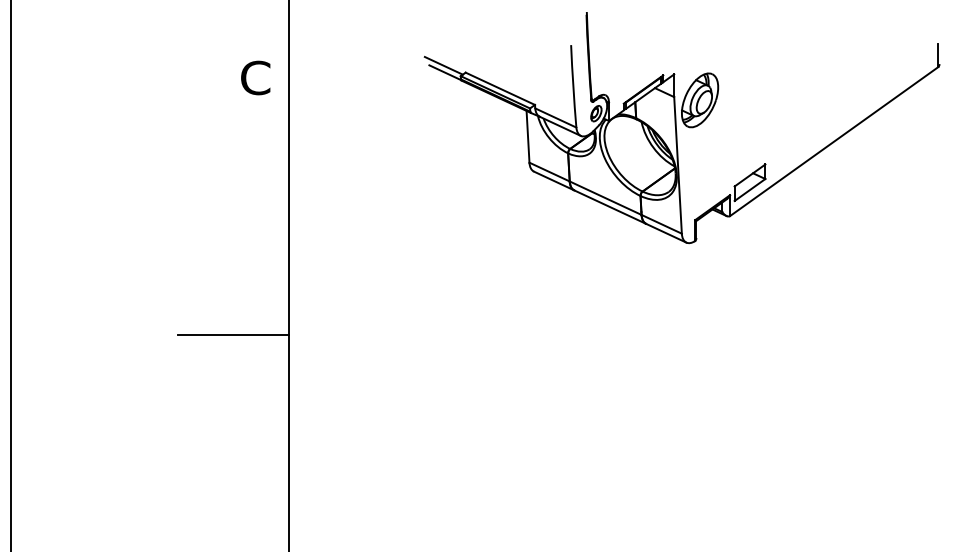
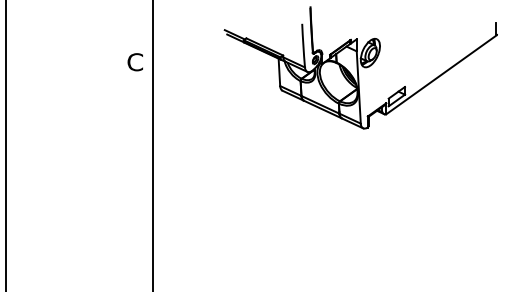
text: (254, 78) -> (134, 62), moved
line: (233, 335) -> (123, 177), removed

